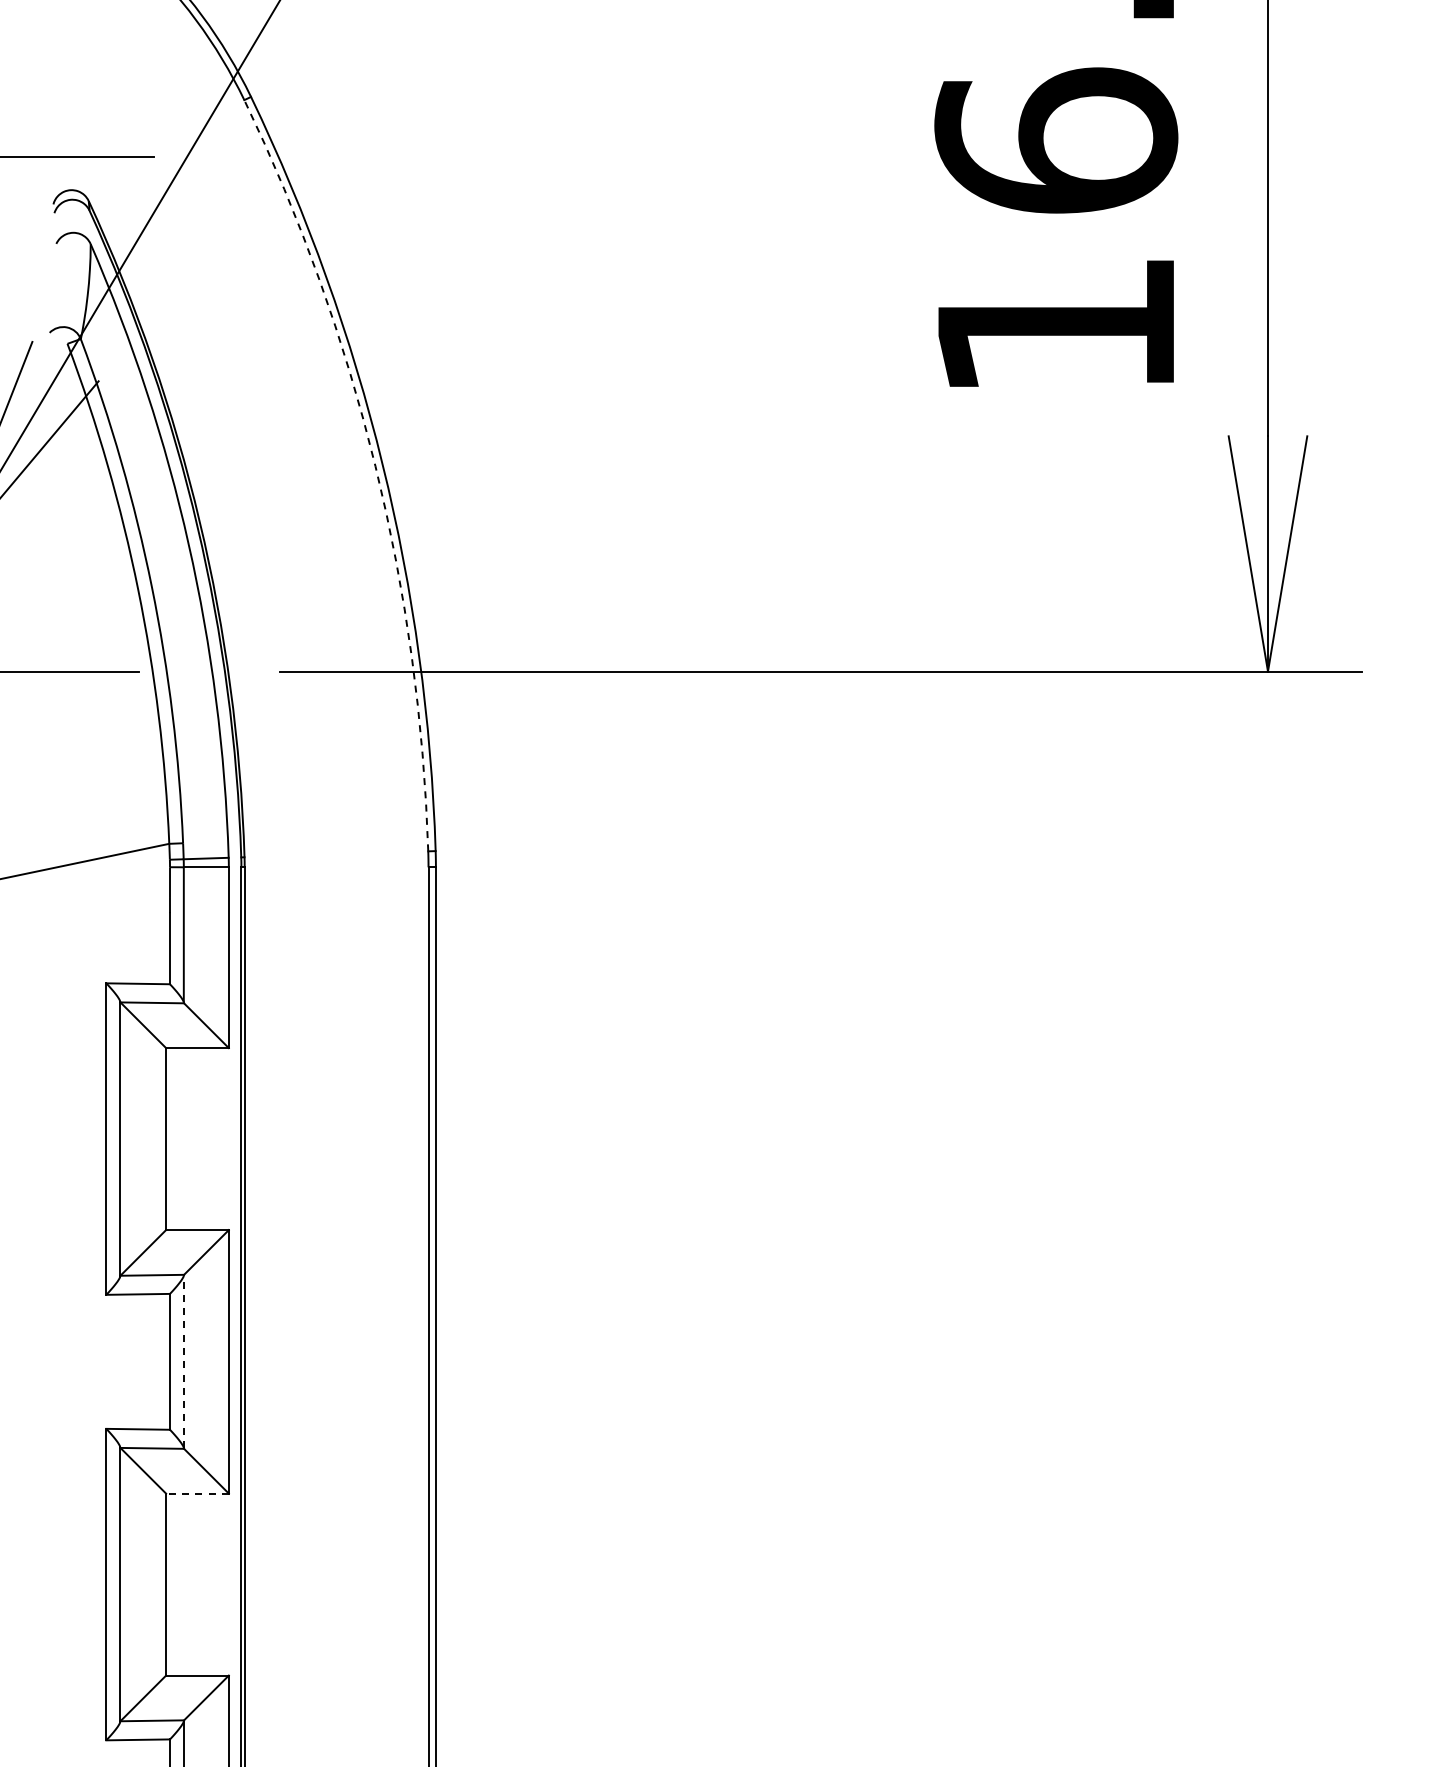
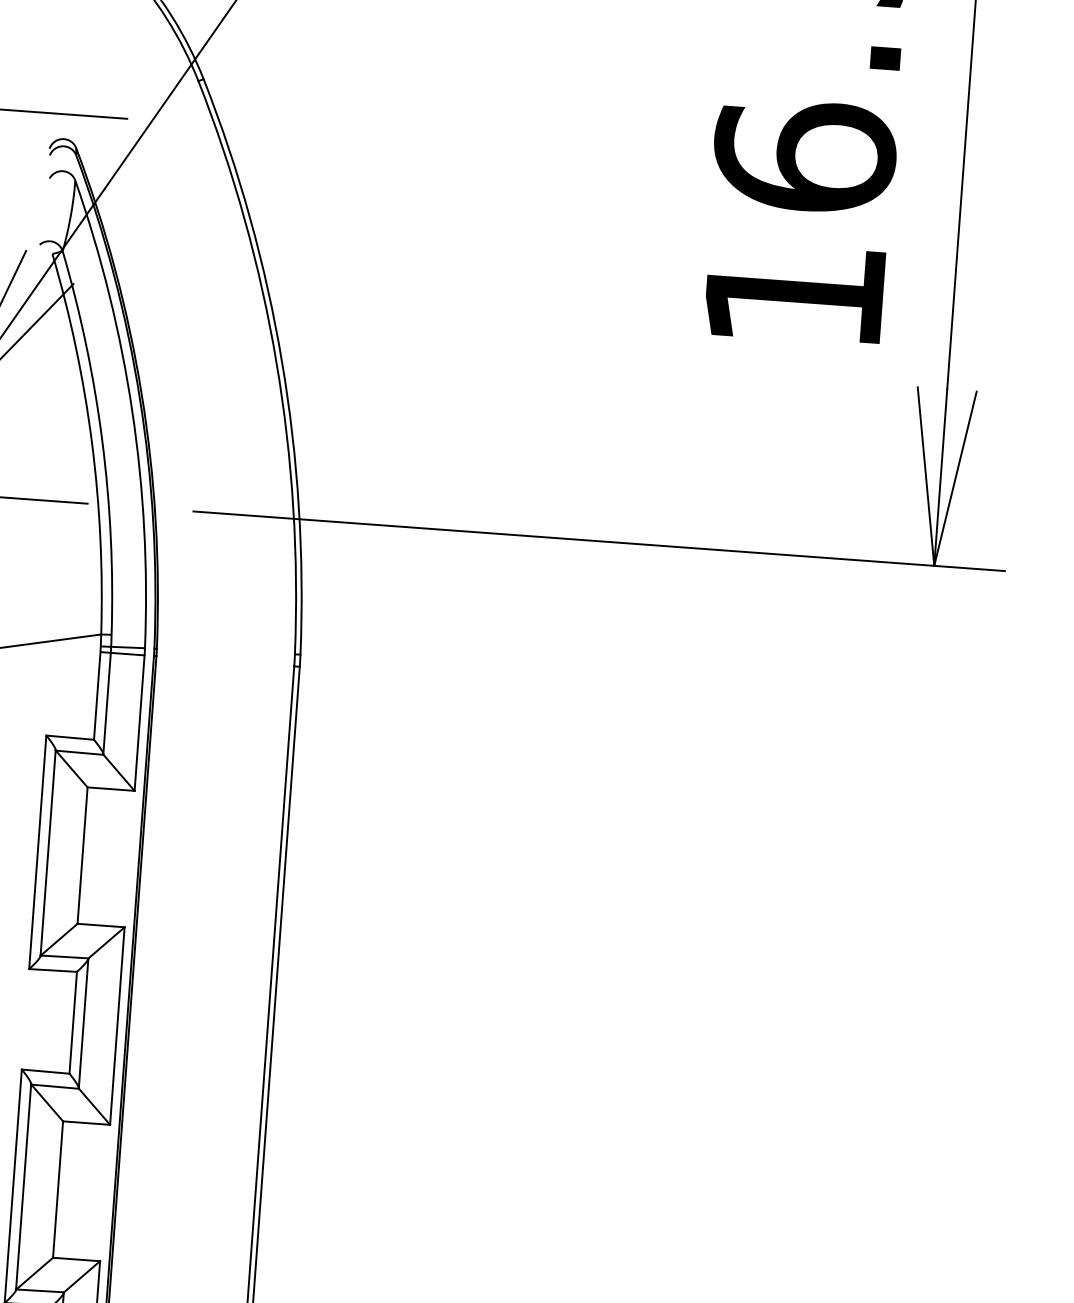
arc: (375, 466) -> (276, 362), dashed -> solid
line: (183, 1361) -> (83, 1023), dashed -> solid
line: (196, 1493) -> (85, 1122), dashed -> solid

